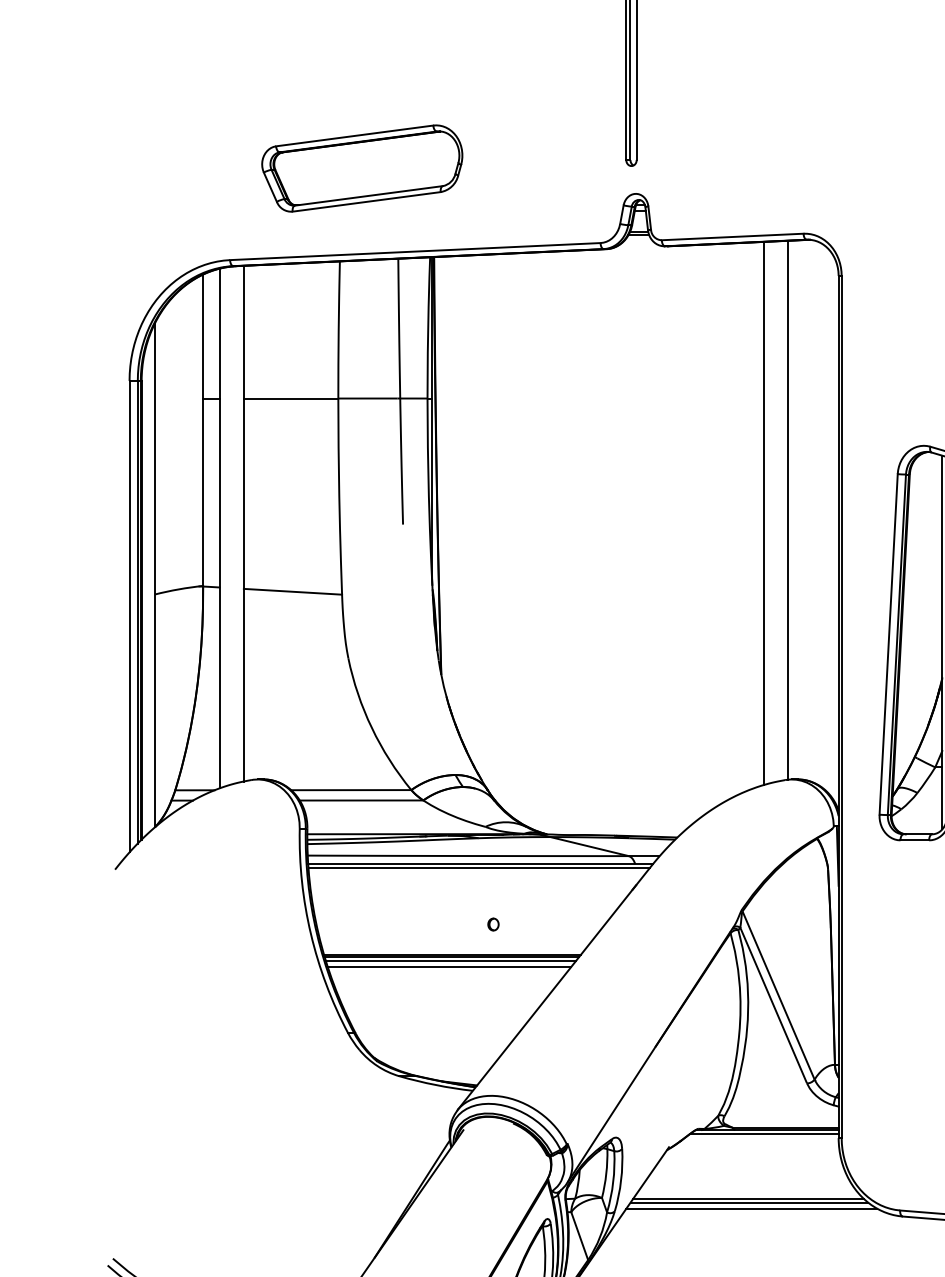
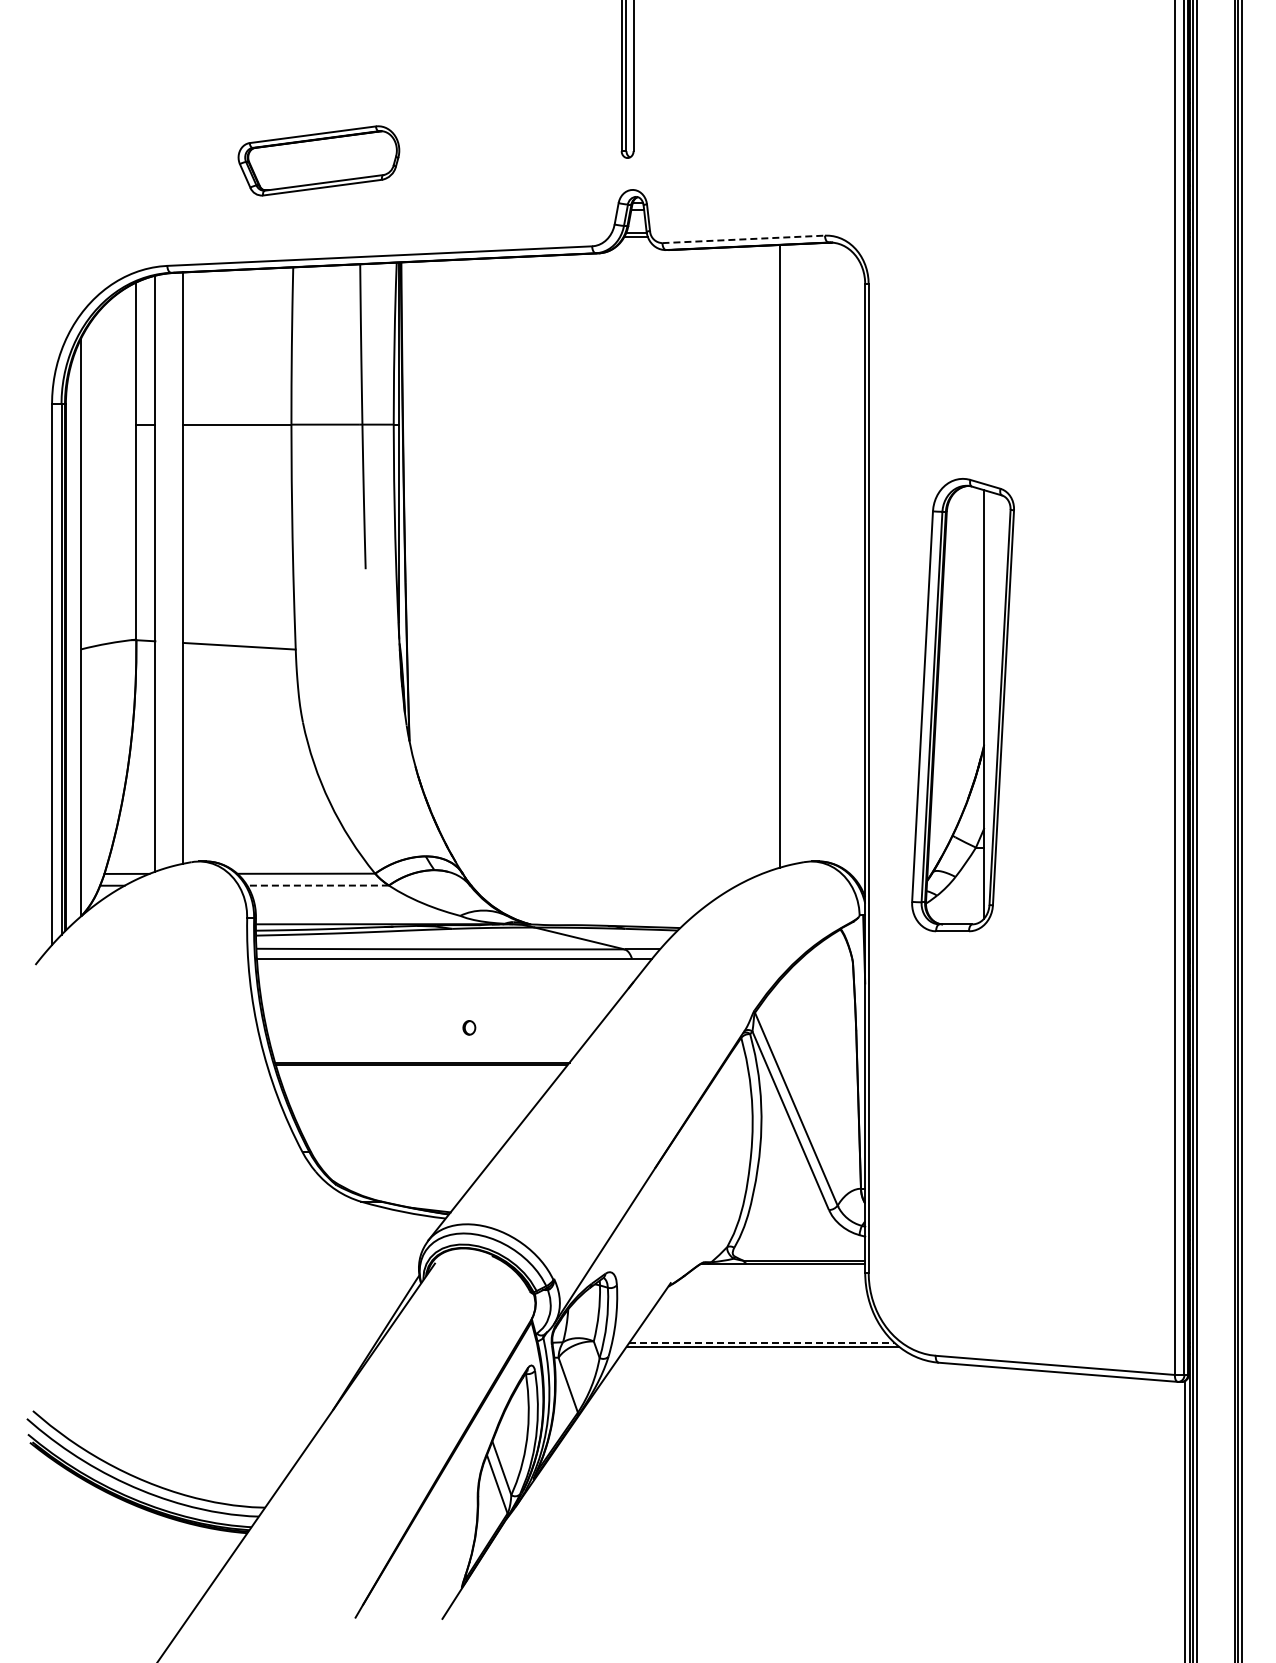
part: (361, 168) -> (318, 160), size x0.7
line: (733, 237) -> (744, 239), solid -> dashed
line: (788, 510) -> (807, 552), removed
line: (361, 800) -> (318, 885), solid -> dashed
line: (478, 867) -> (452, 962), removed
line: (450, 960) -> (420, 1069), removed
line: (449, 966) -> (418, 1076), removed
line: (764, 1133) -> (780, 1267), removed
line: (749, 1198) -> (762, 1342), solid -> dashed
line: (751, 1208) -> (765, 1353), removed

